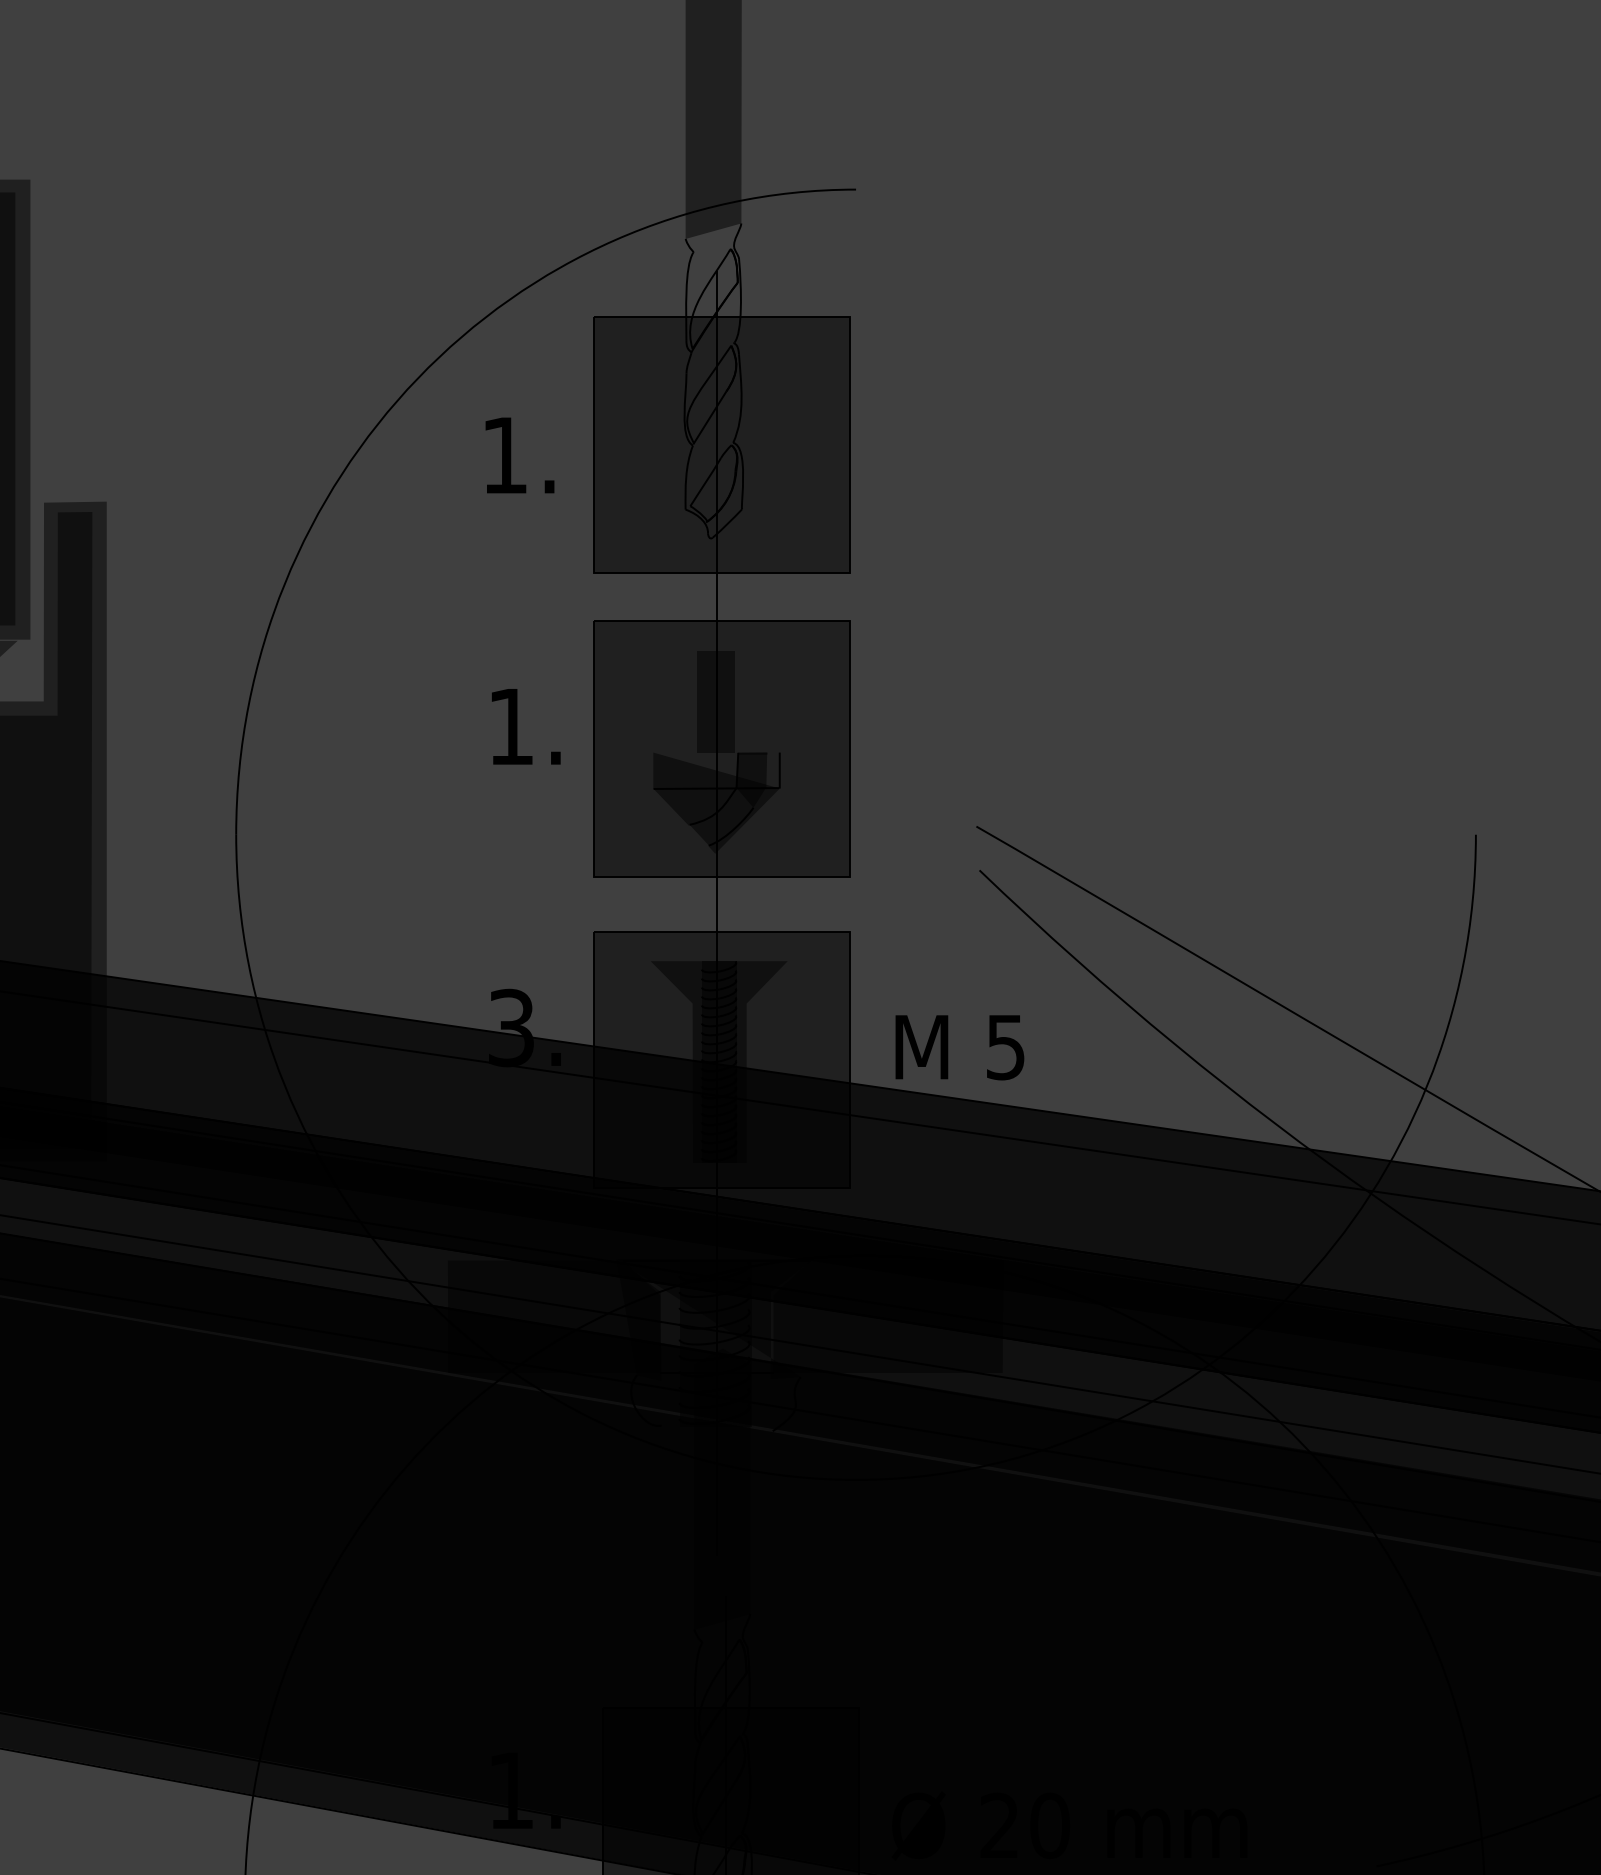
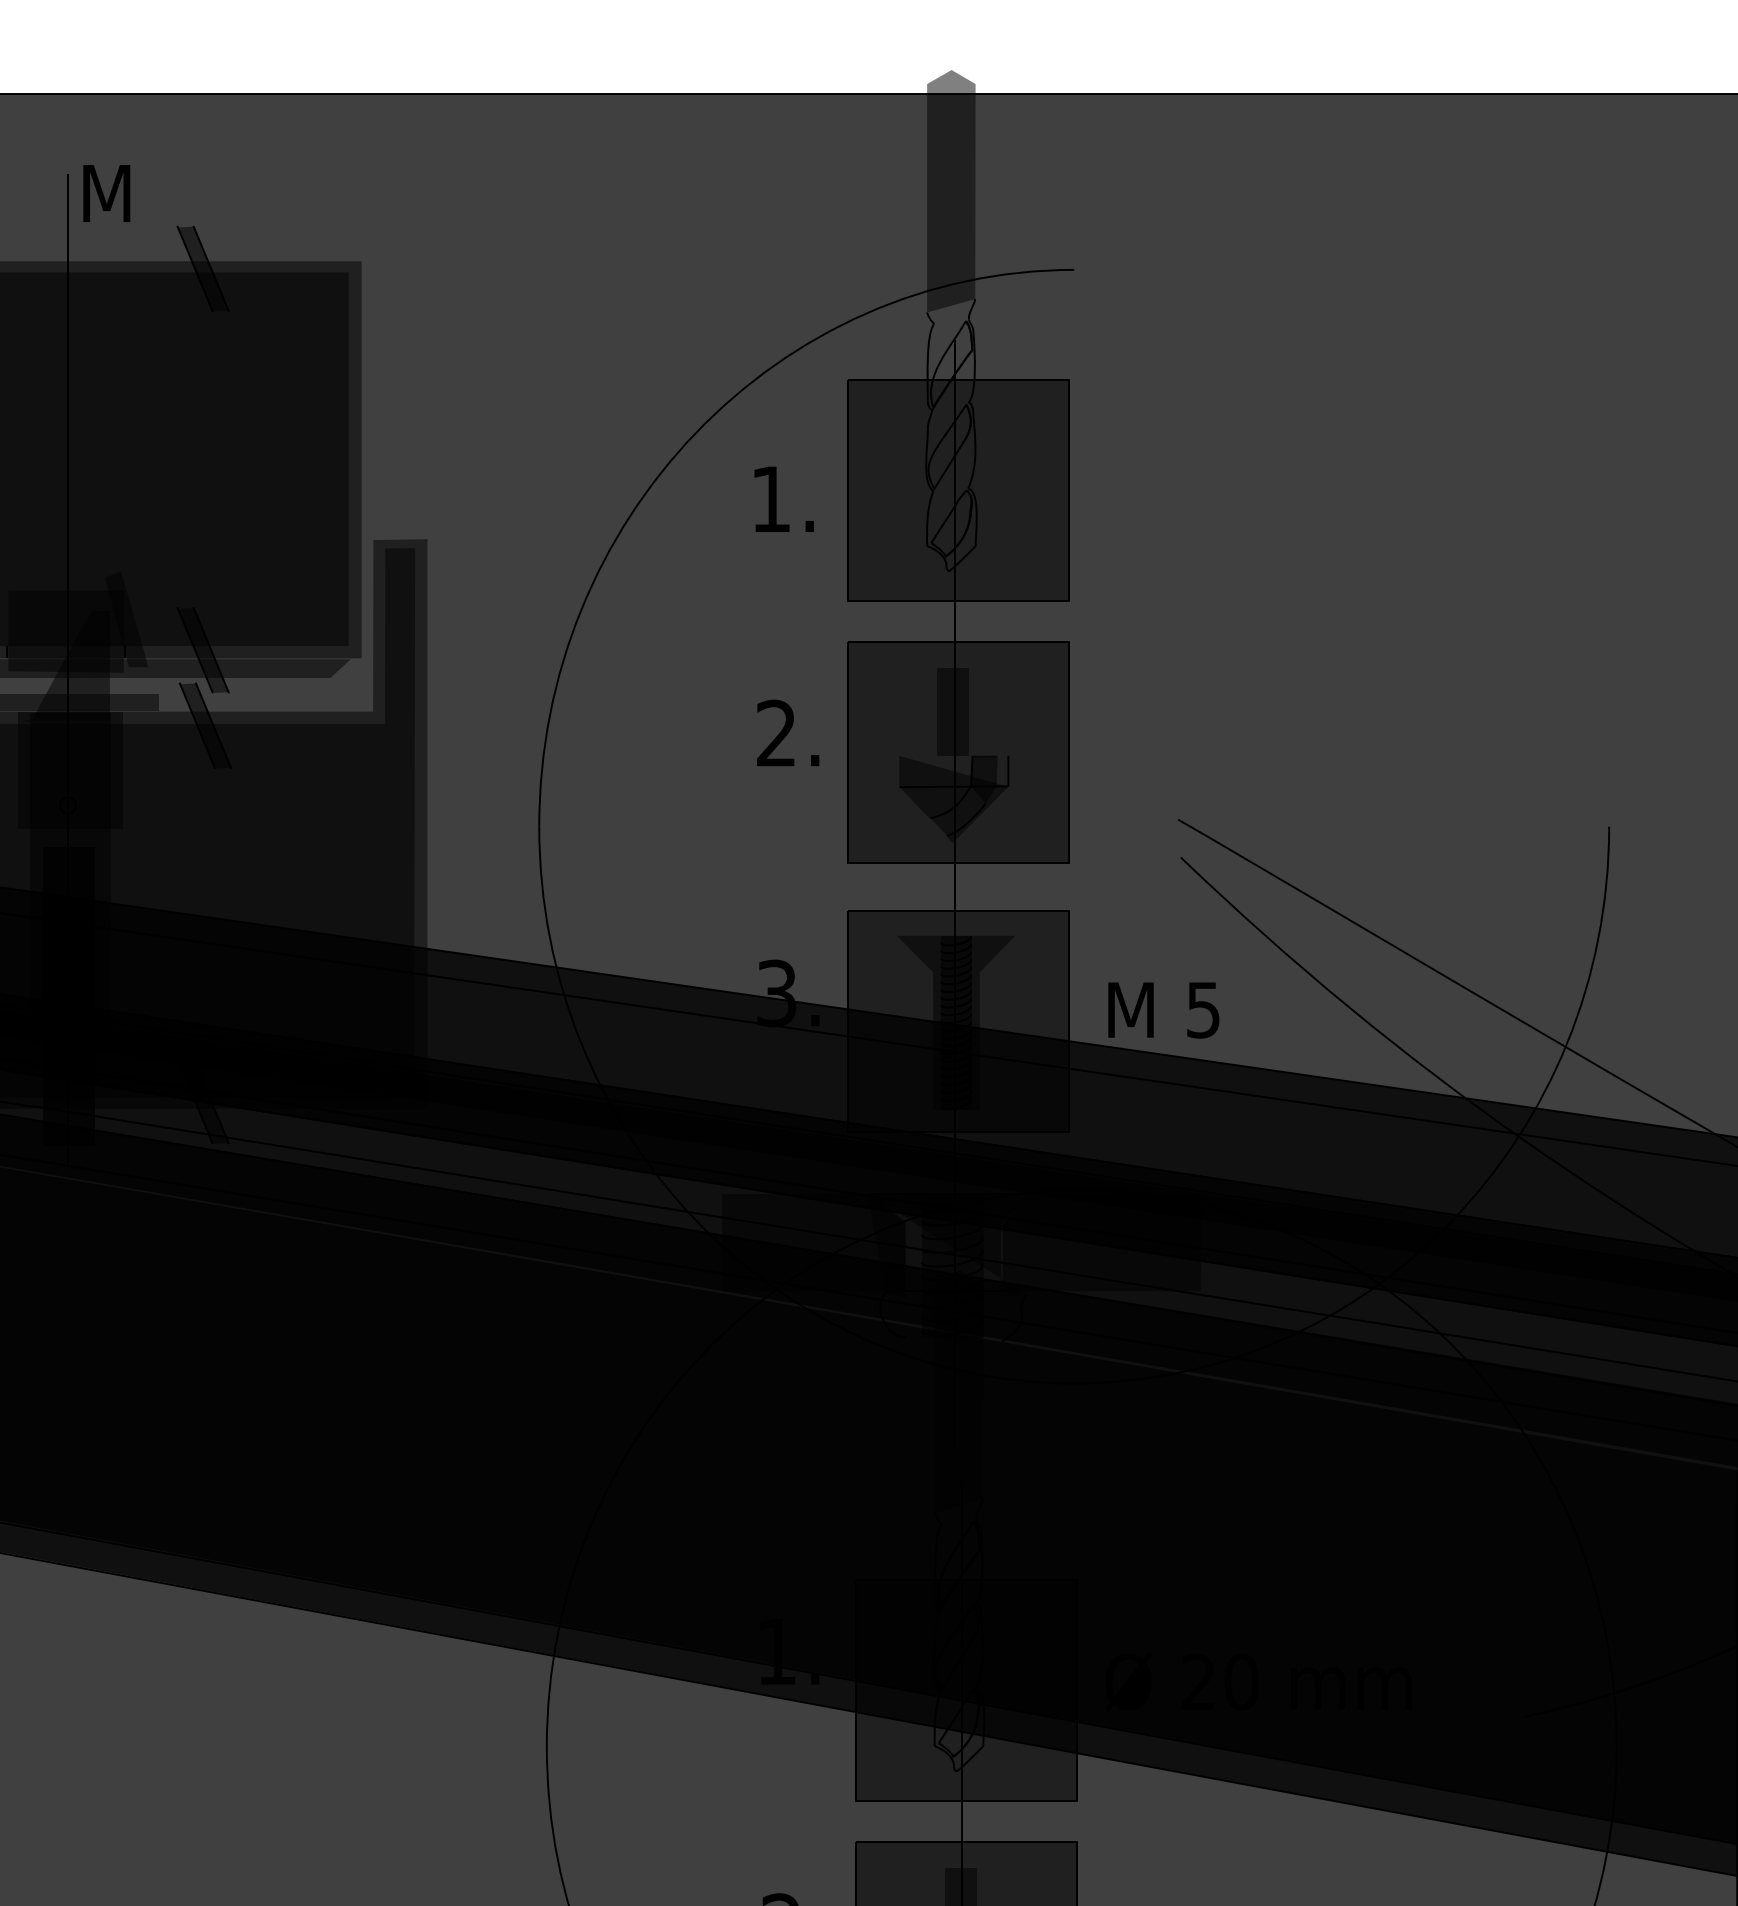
text: (509, 725) -> (775, 732), 1. -> 2.

